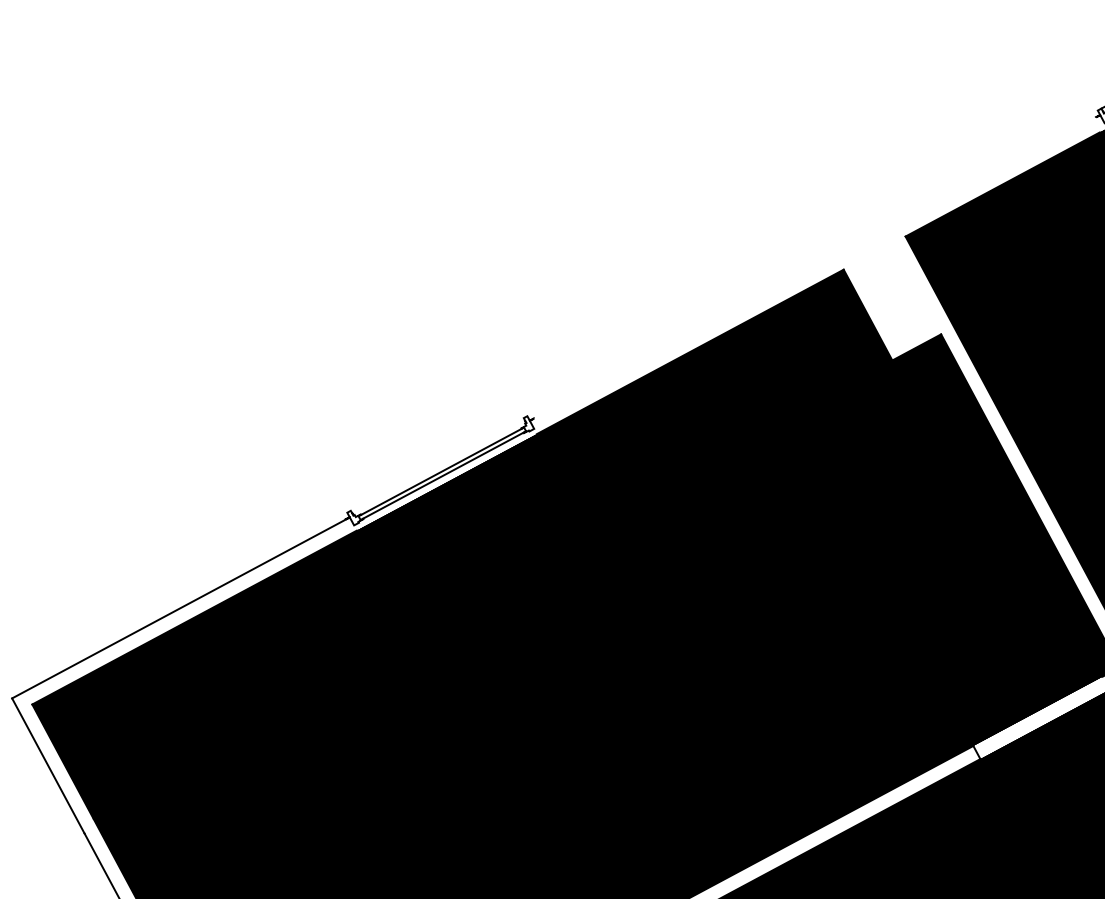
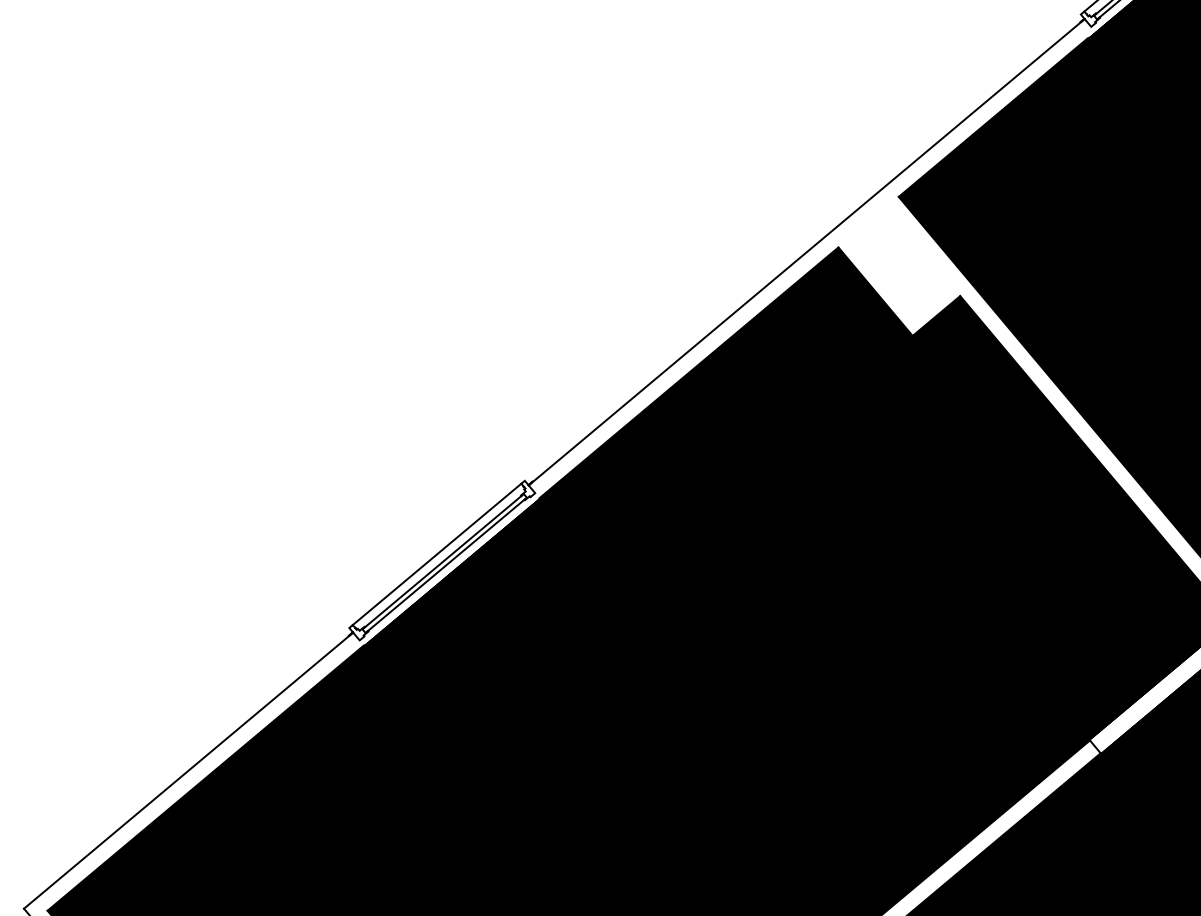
line: (814, 267) -> (805, 251), added
line: (436, 464) -> (436, 554), added

